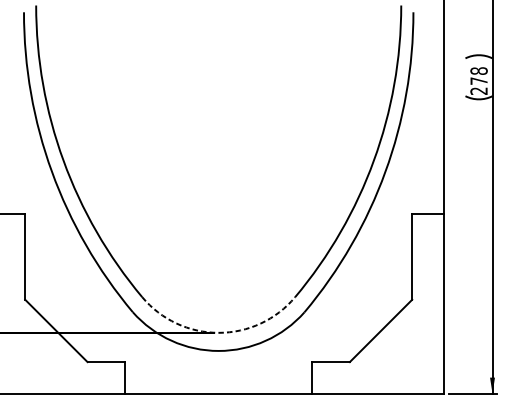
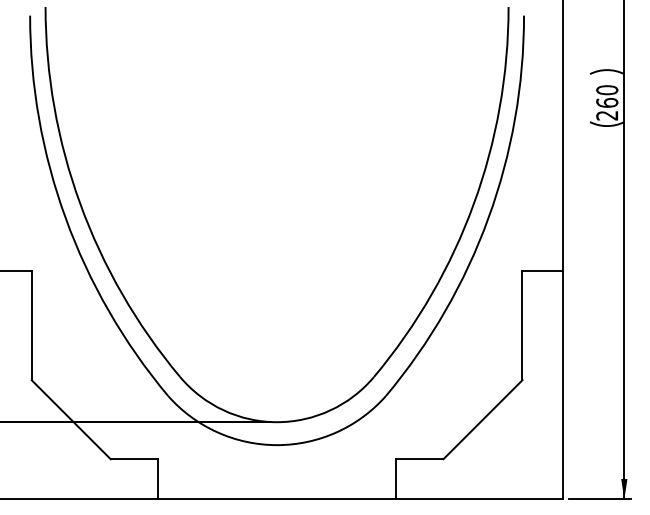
text: (479, 76) -> (607, 96), 278 -> 260
arc: (219, 333) -> (277, 422), dashed -> solid

